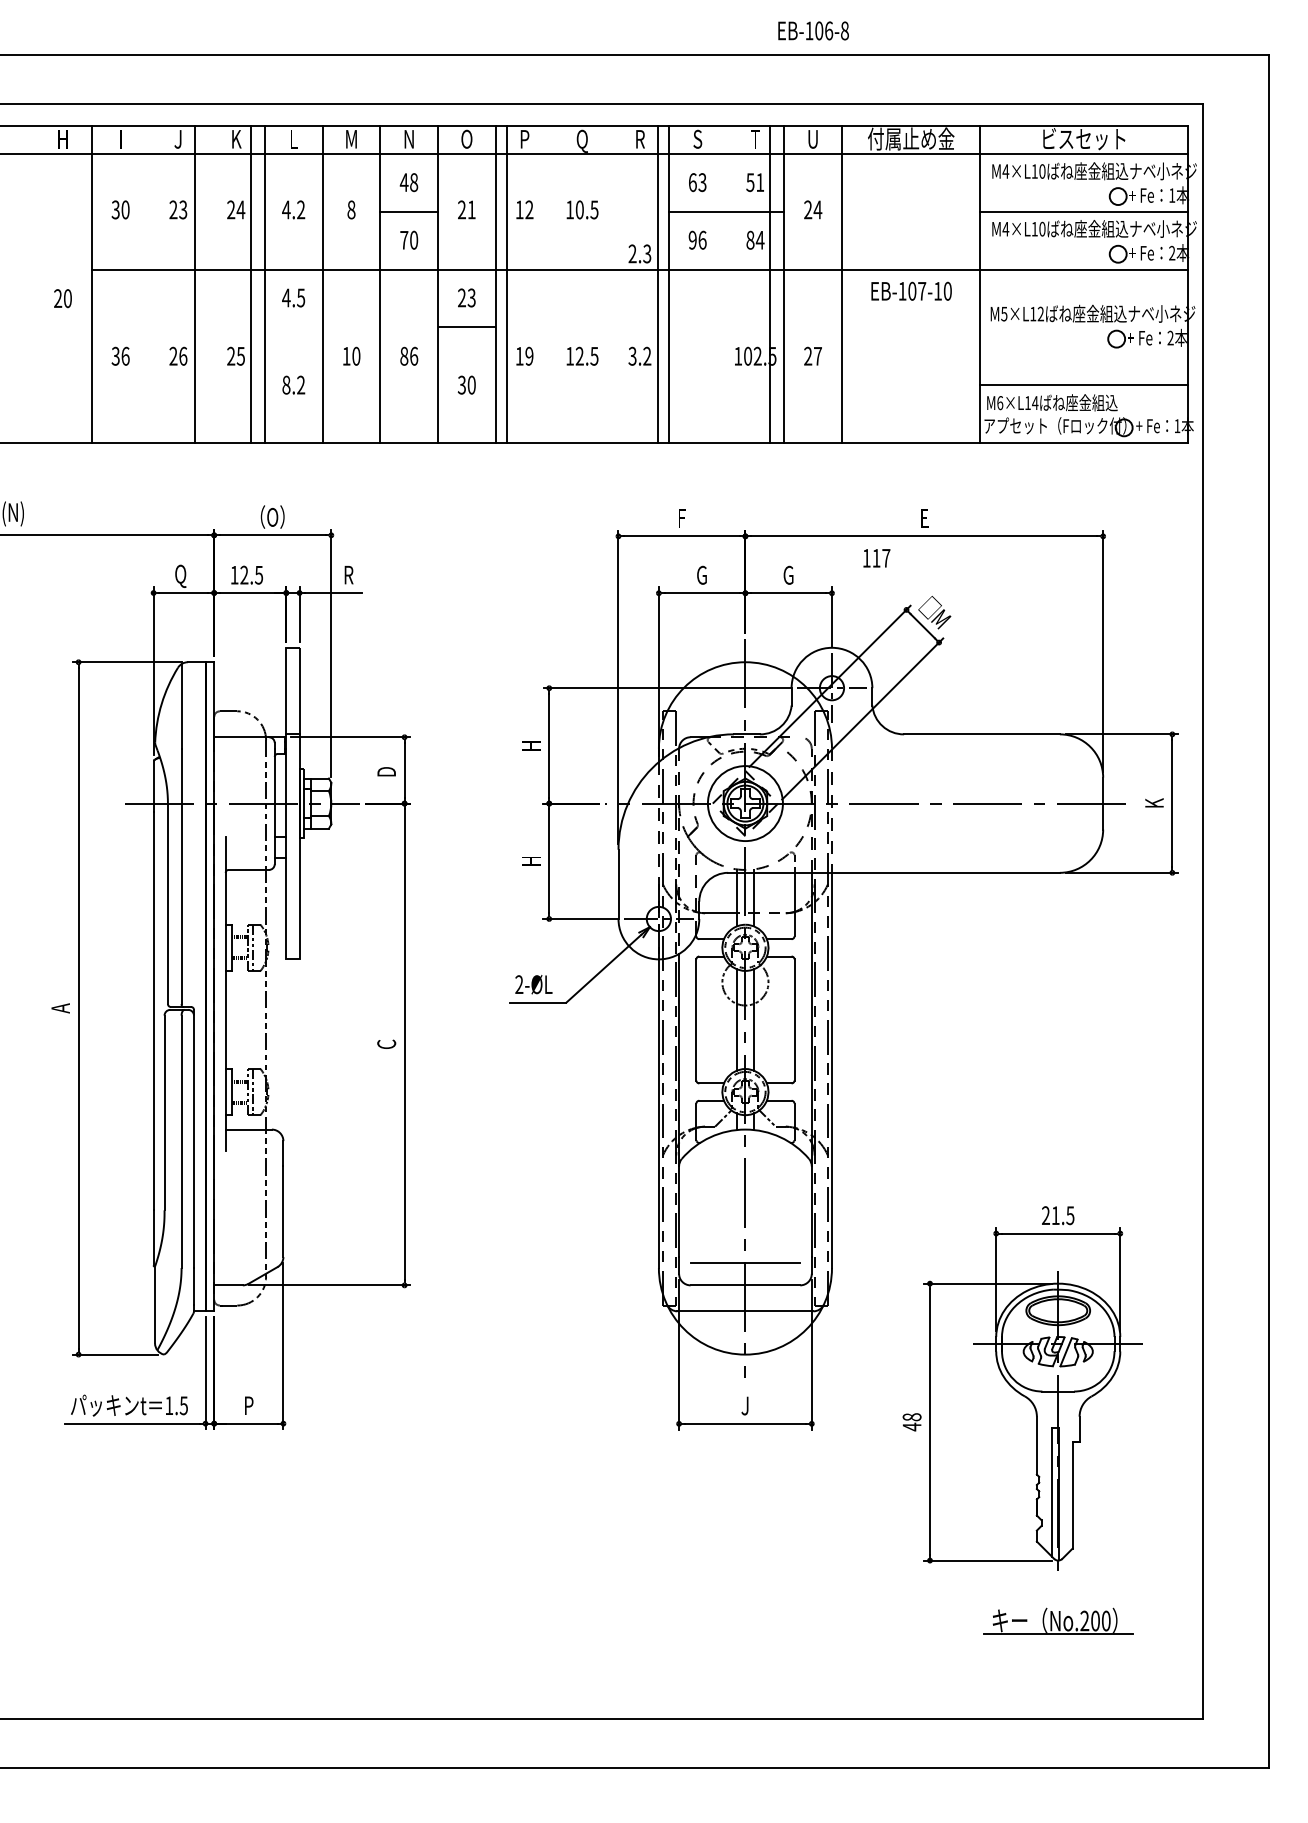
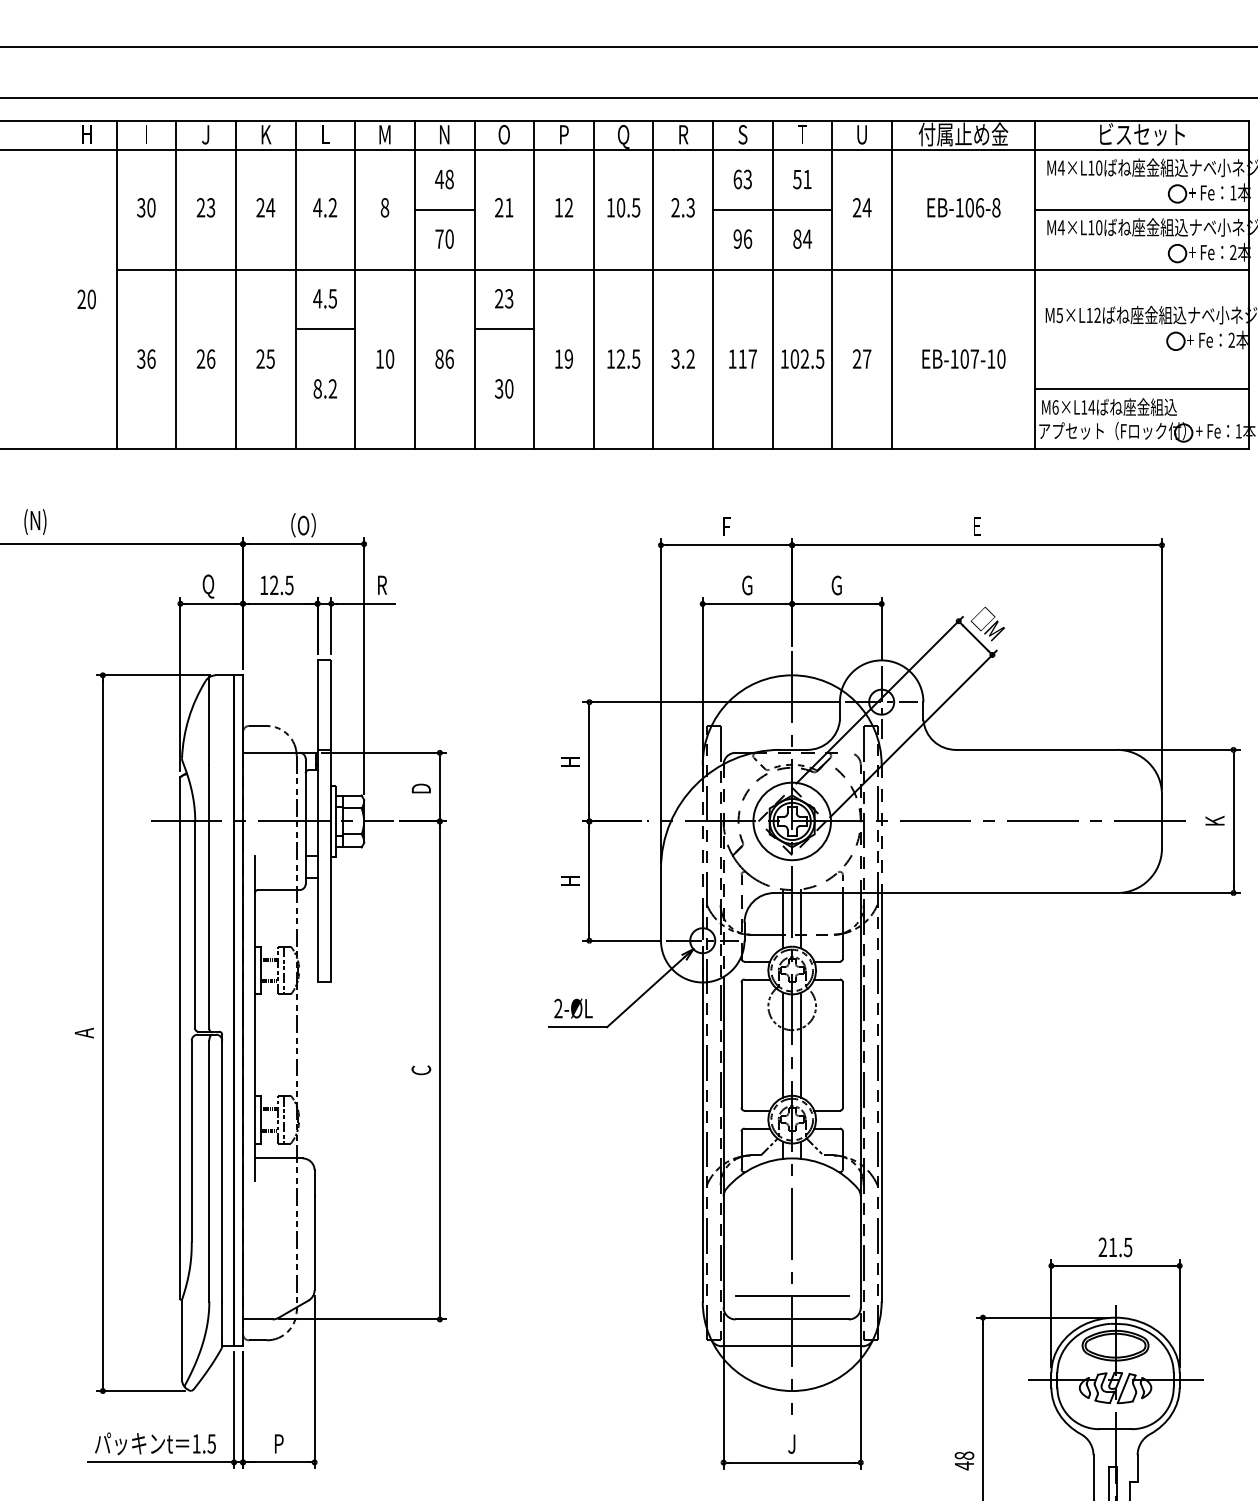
text: (813, 30) -> (963, 207), moved
text: (639, 253) -> (682, 207), moved
line: (194, 283) -> (176, 283), moved
line: (251, 283) -> (236, 283), moved
line: (507, 283) -> (593, 283), moved
line: (658, 283) -> (653, 283), moved
line: (769, 283) -> (772, 283), moved
text: (911, 290) -> (963, 358), moved
line: (293, 327) -> (325, 329), added
text: (876, 558) -> (742, 359), moved

